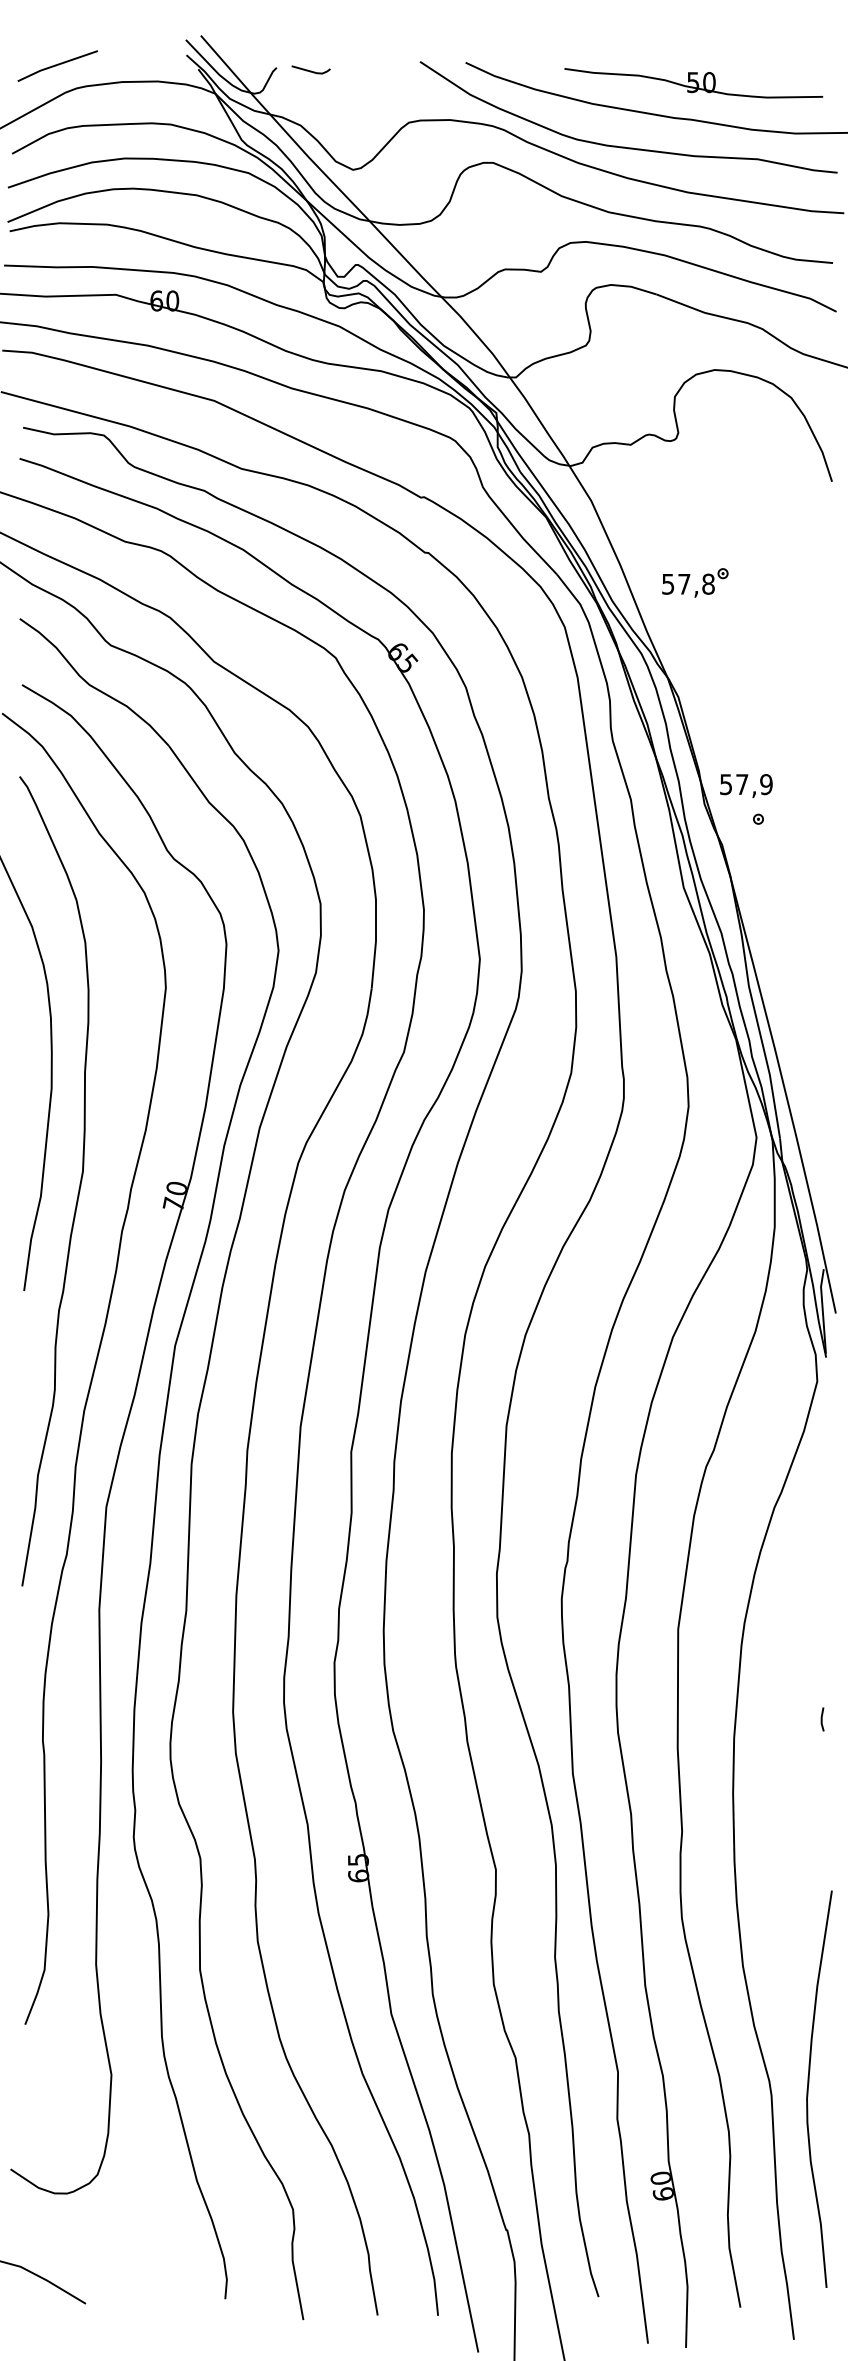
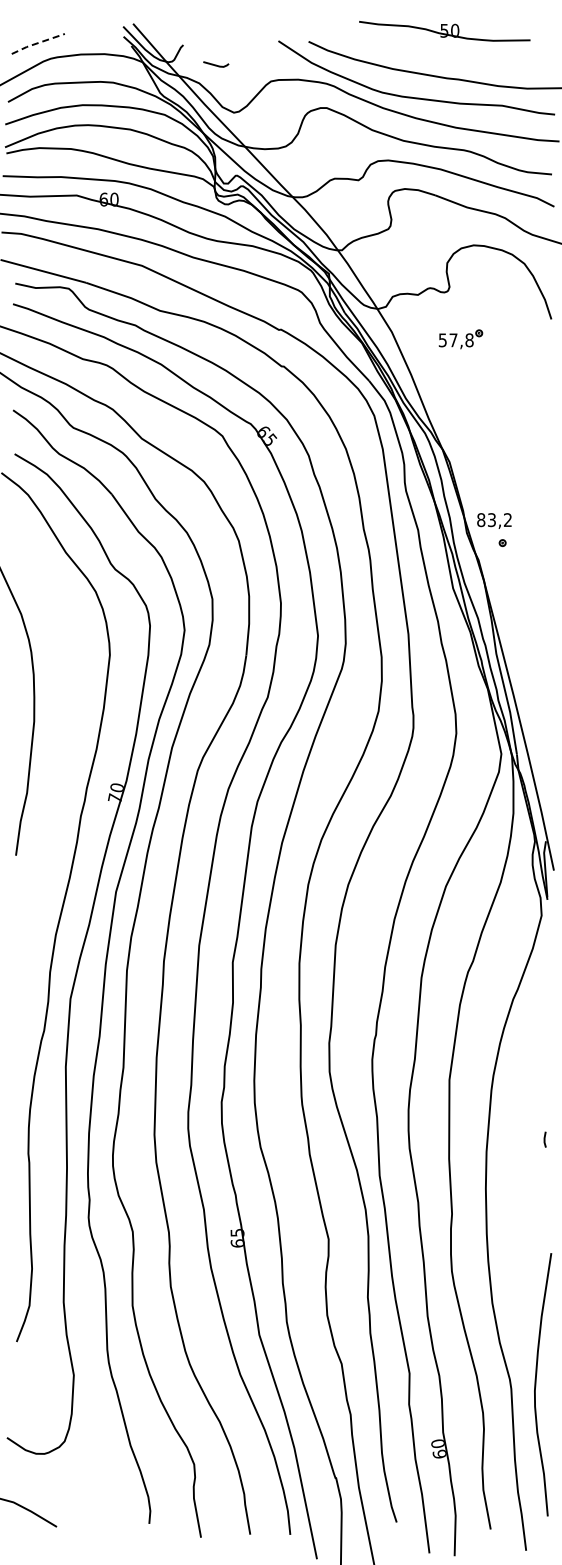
line: (56, 65) -> (37, 43), solid -> dashed
line: (311, 69) -> (216, 64), moved
part: (693, 83) -> (444, 31), moved
part: (694, 582) -> (460, 339), moved
text: (746, 785) -> (494, 520), 57,9 -> 83,2
curve: (79, 1182) -> (52, 783), removed

